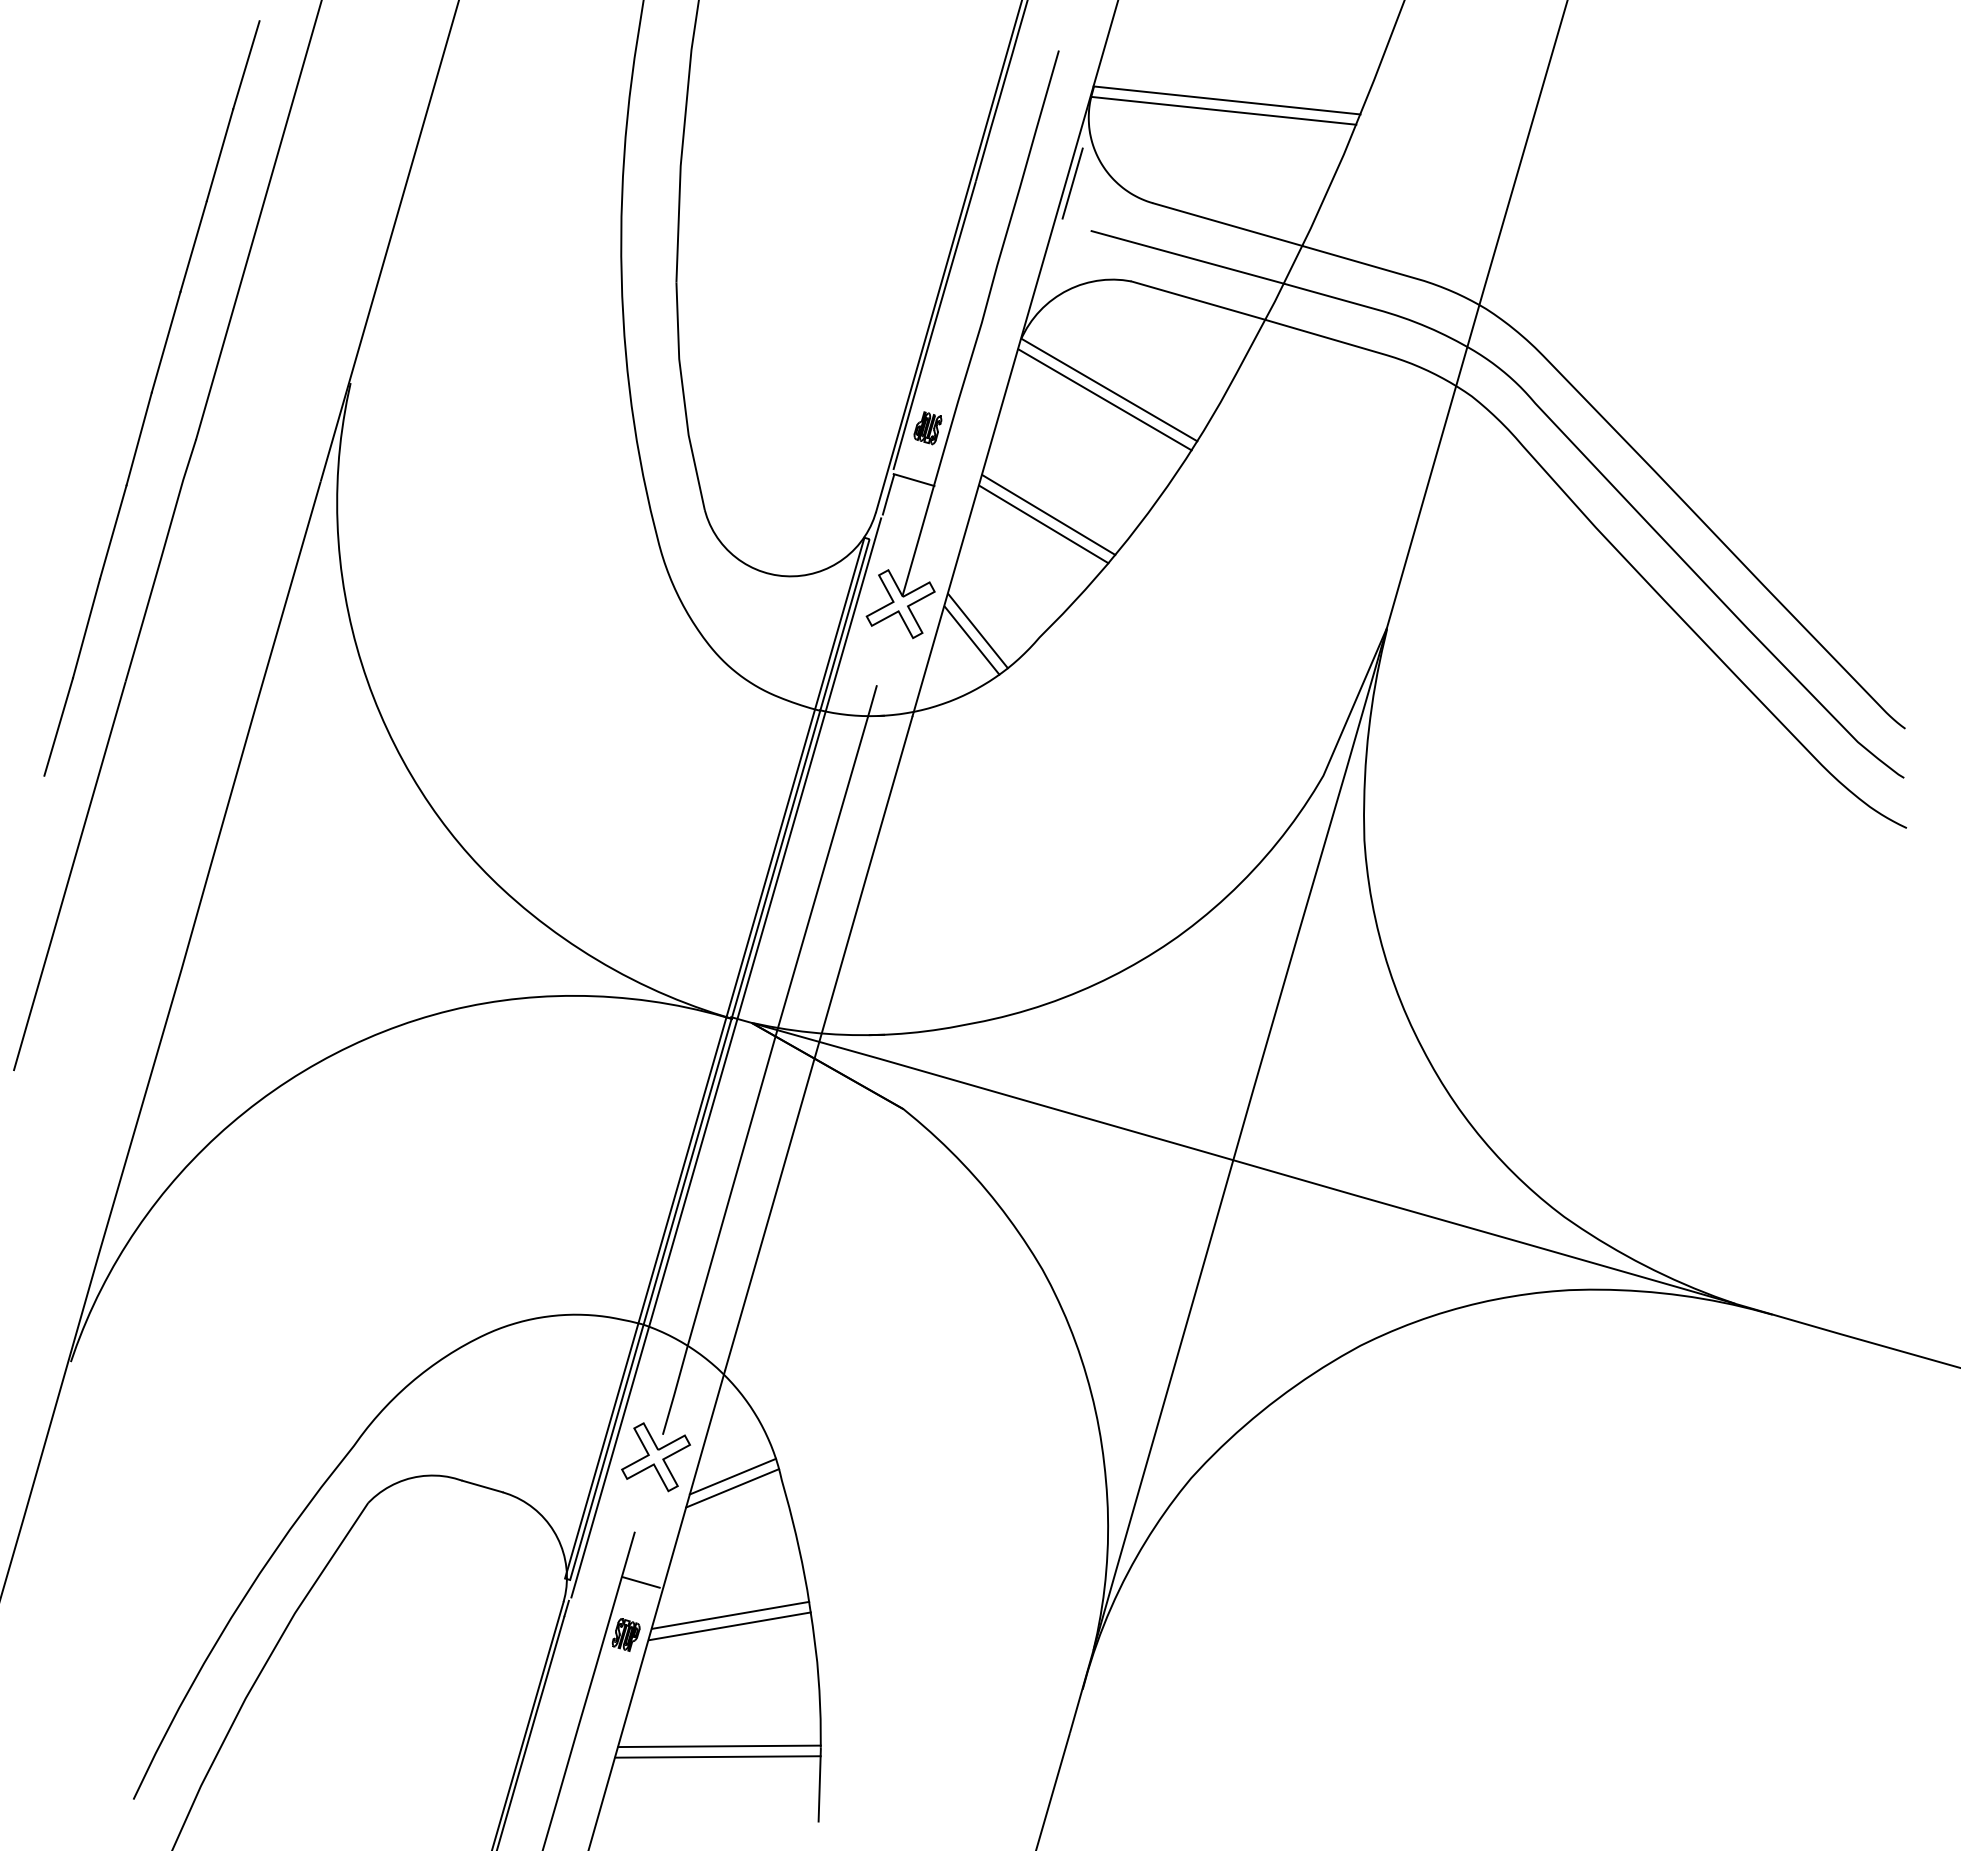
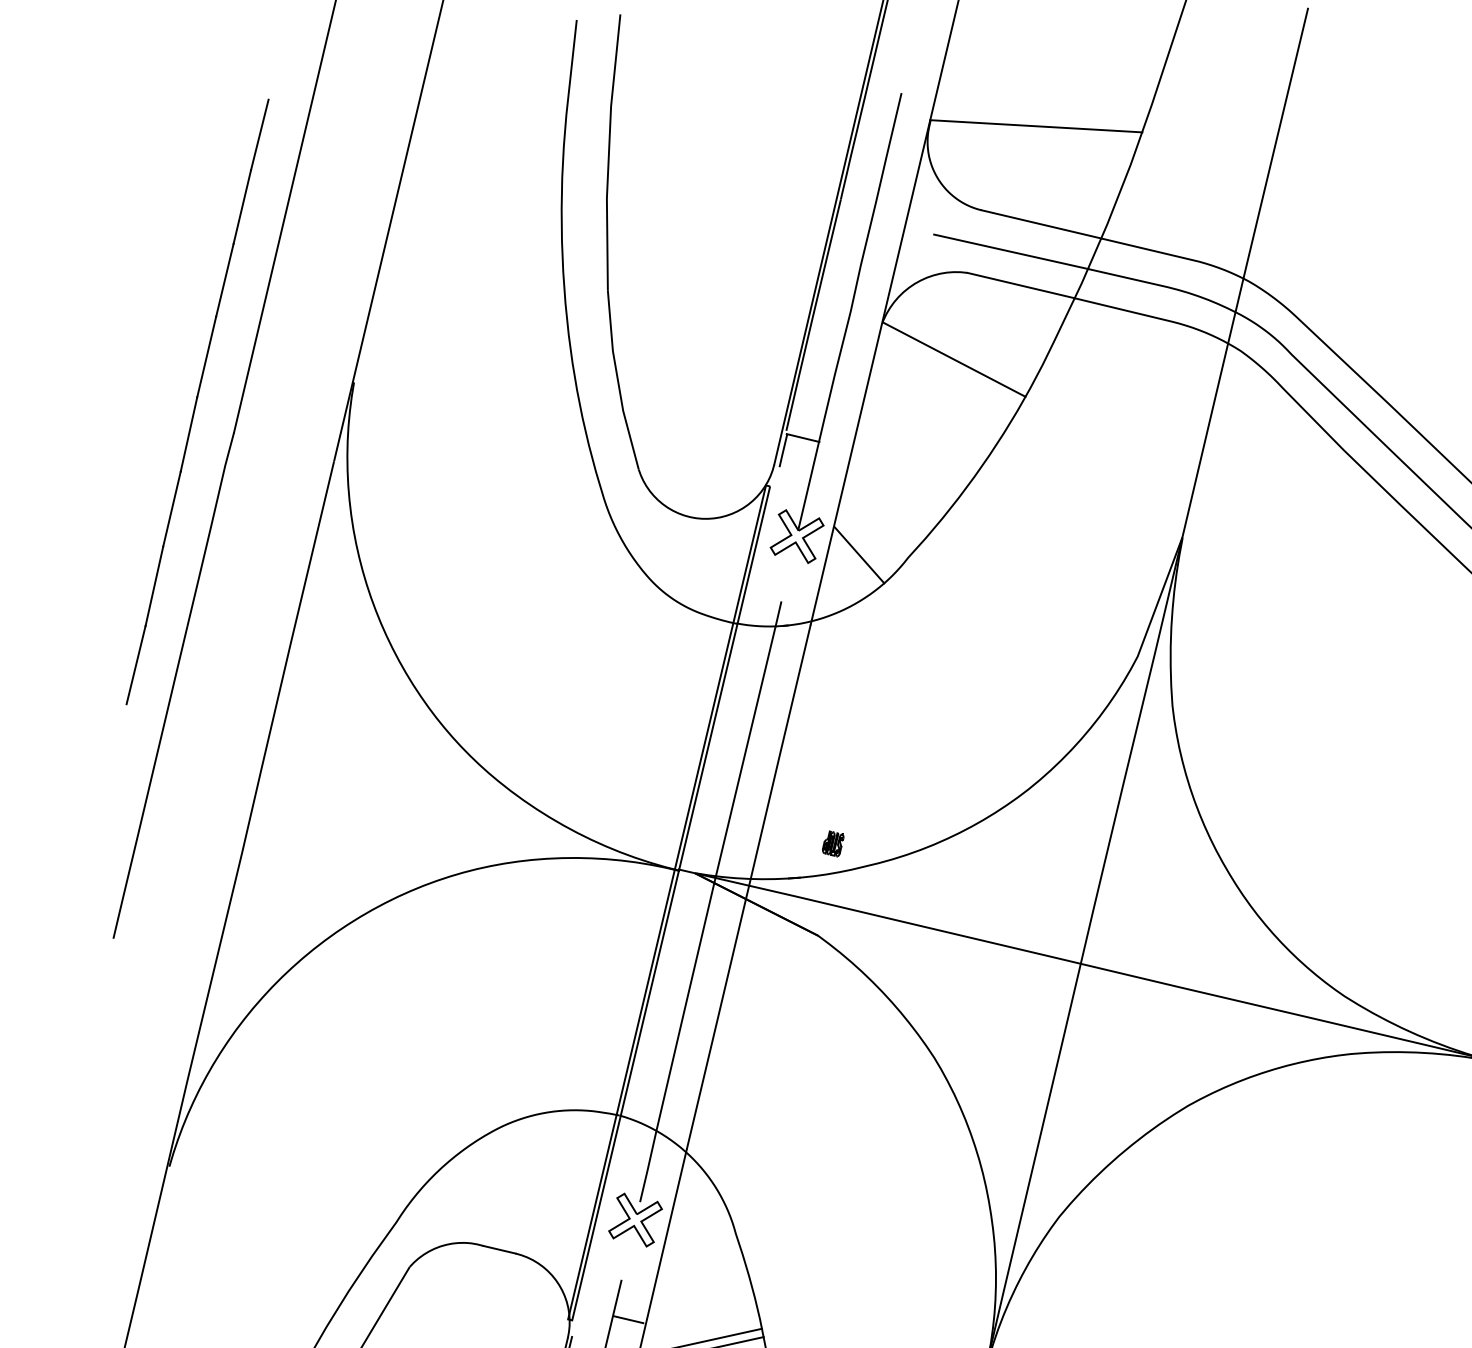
line: (1223, 110) -> (1033, 134), removed
line: (1072, 183) -> (917, 197), removed
line: (1104, 399) -> (950, 367), removed
part: (927, 428) -> (832, 844), moved
line: (1048, 514) -> (910, 460), removed
line: (1043, 524) -> (907, 468), removed
line: (971, 640) -> (854, 562), removed
line: (726, 1057) -> (676, 901), removed
line: (732, 1476) -> (696, 1232), removed
line: (732, 1488) -> (697, 1242), removed

